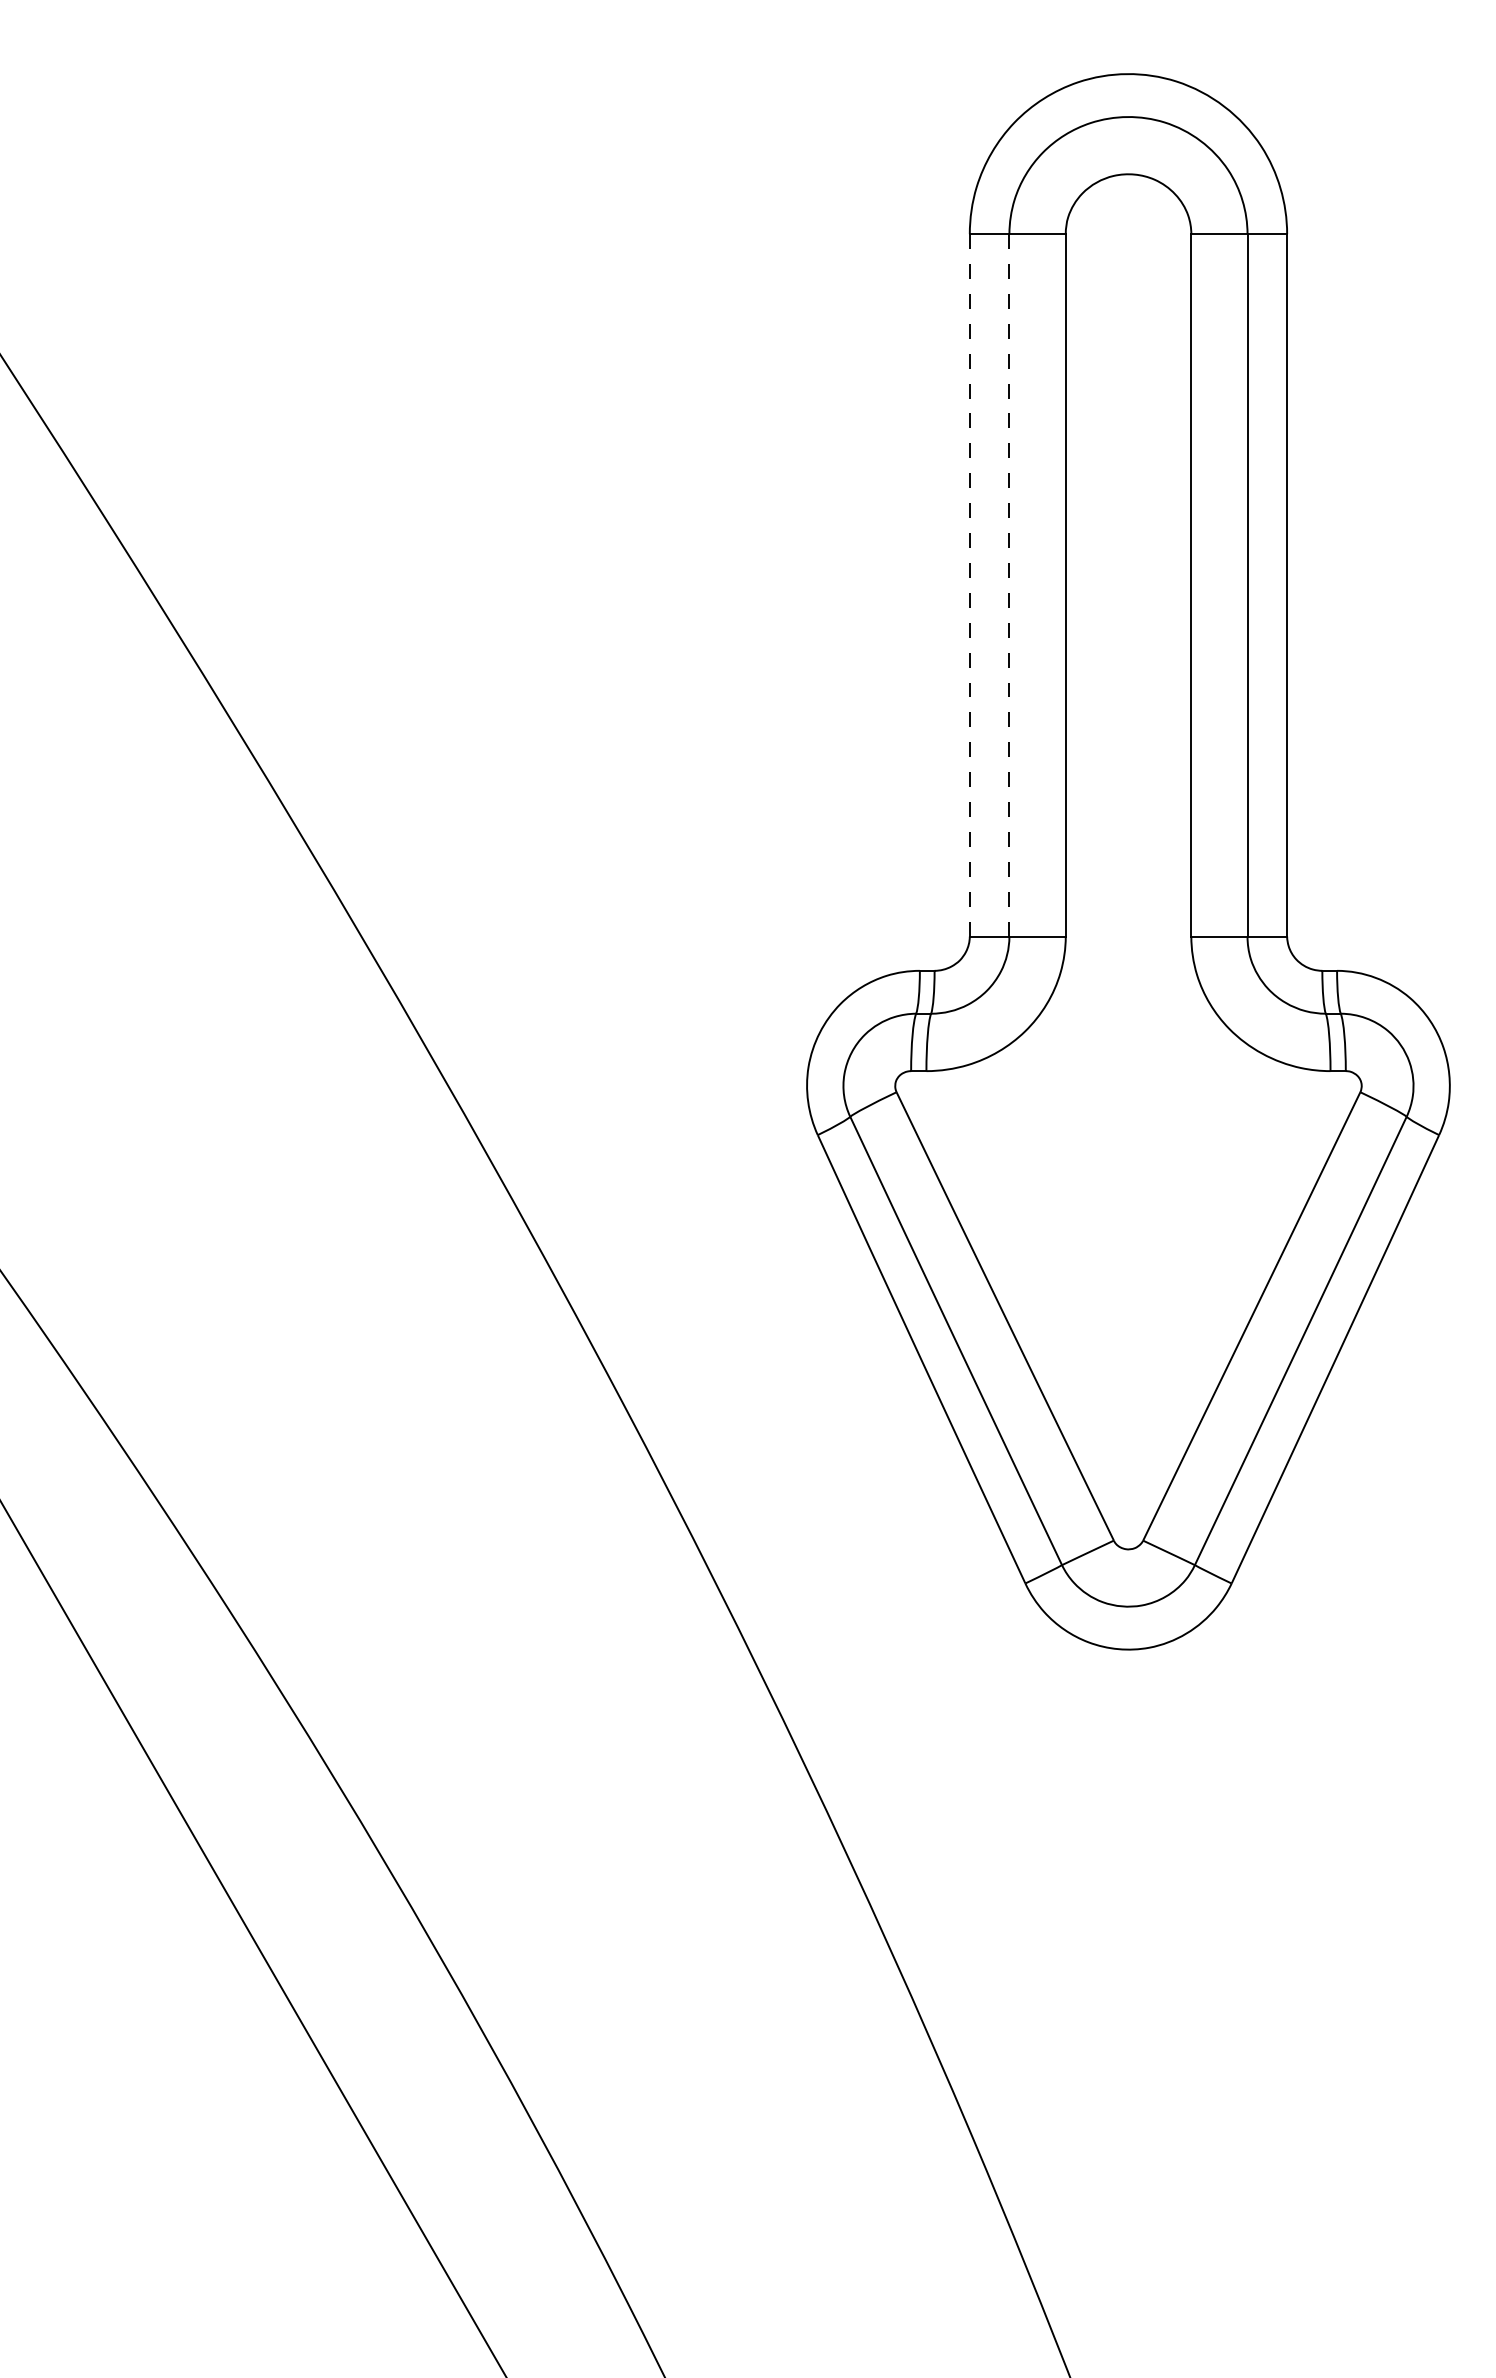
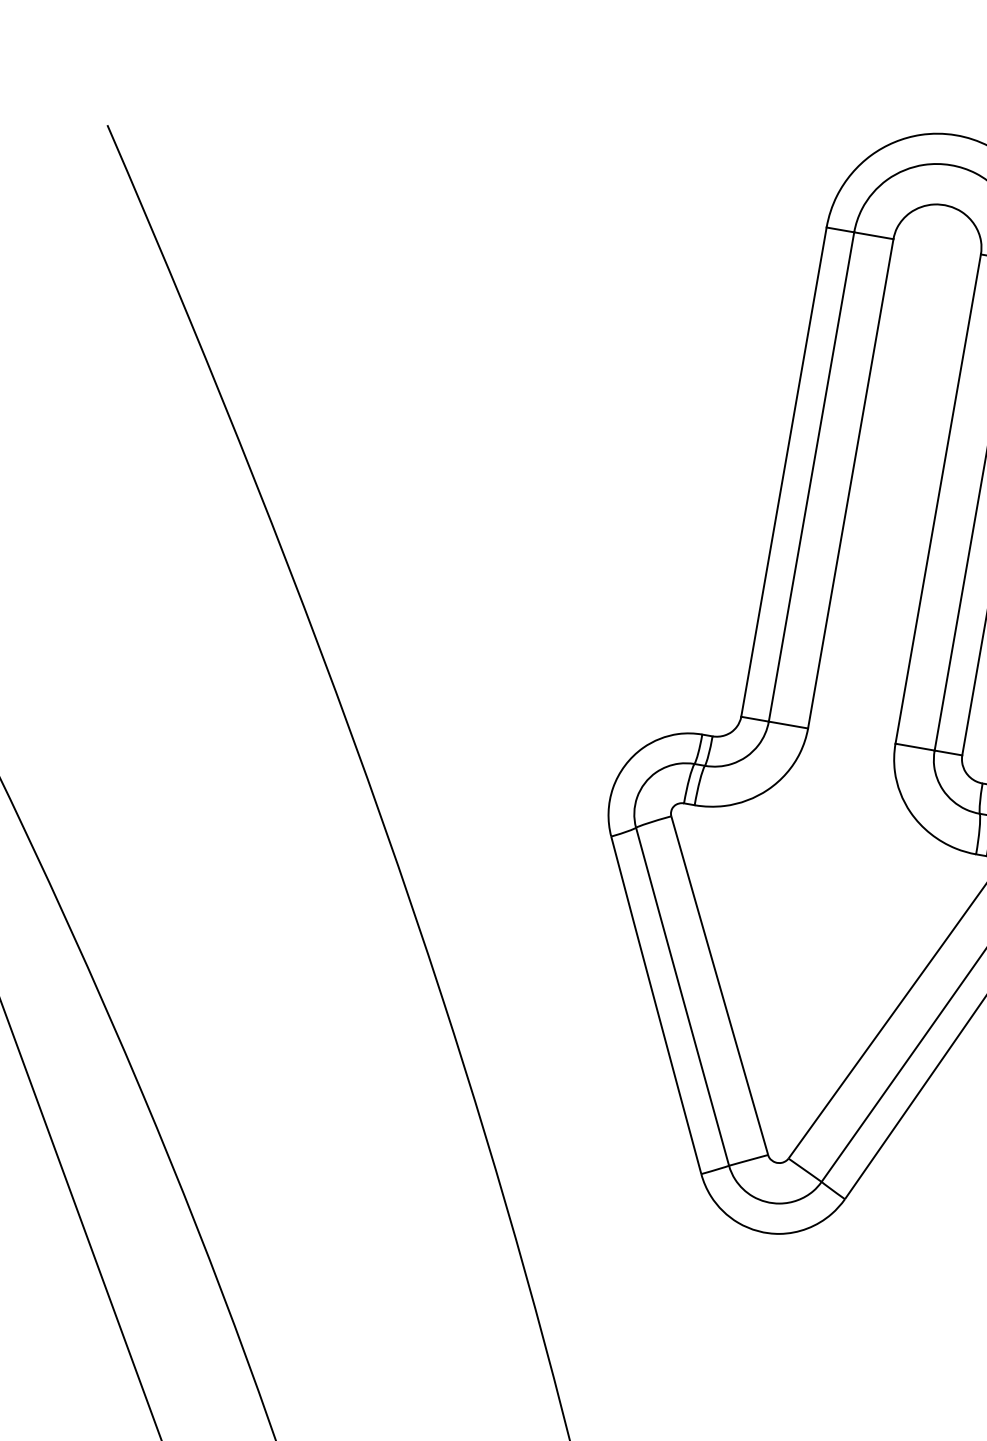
line: (1009, 584) -> (811, 476), dashed -> solid
line: (969, 585) -> (783, 472), dashed -> solid

